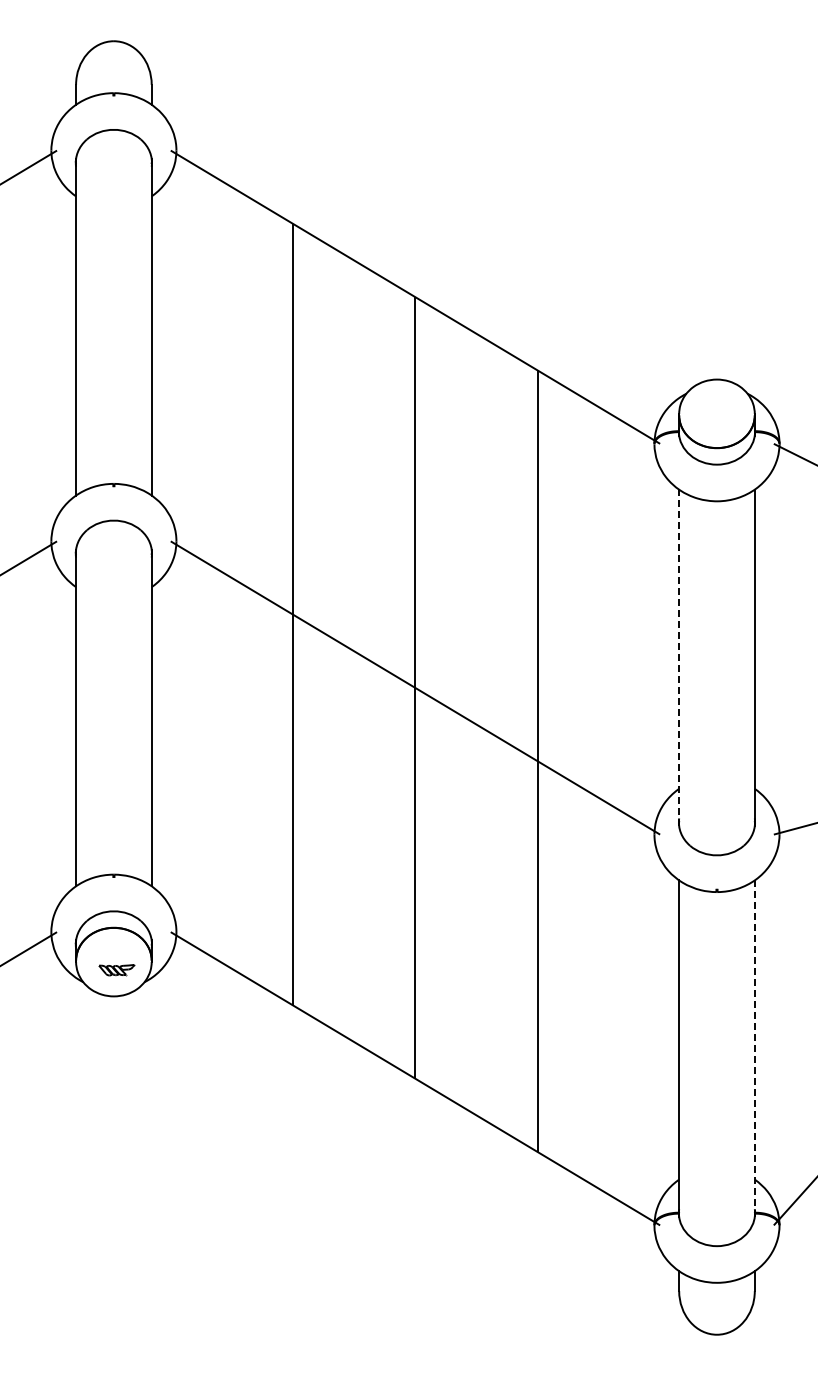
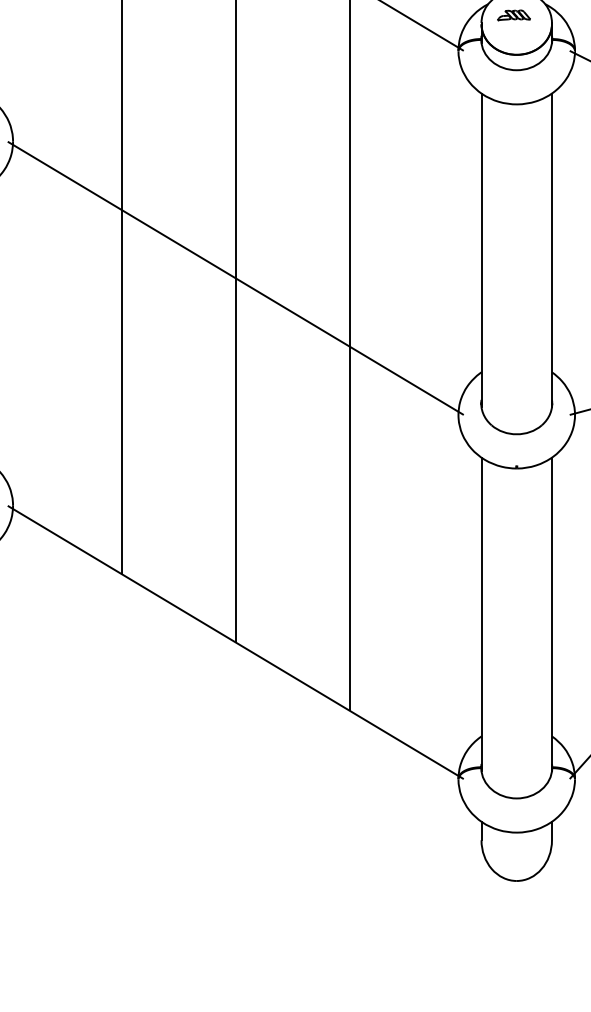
part: (713, 405) -> (513, 15), added
line: (679, 657) -> (481, 249), dashed -> solid
line: (754, 1048) -> (551, 614), dashed -> solid

